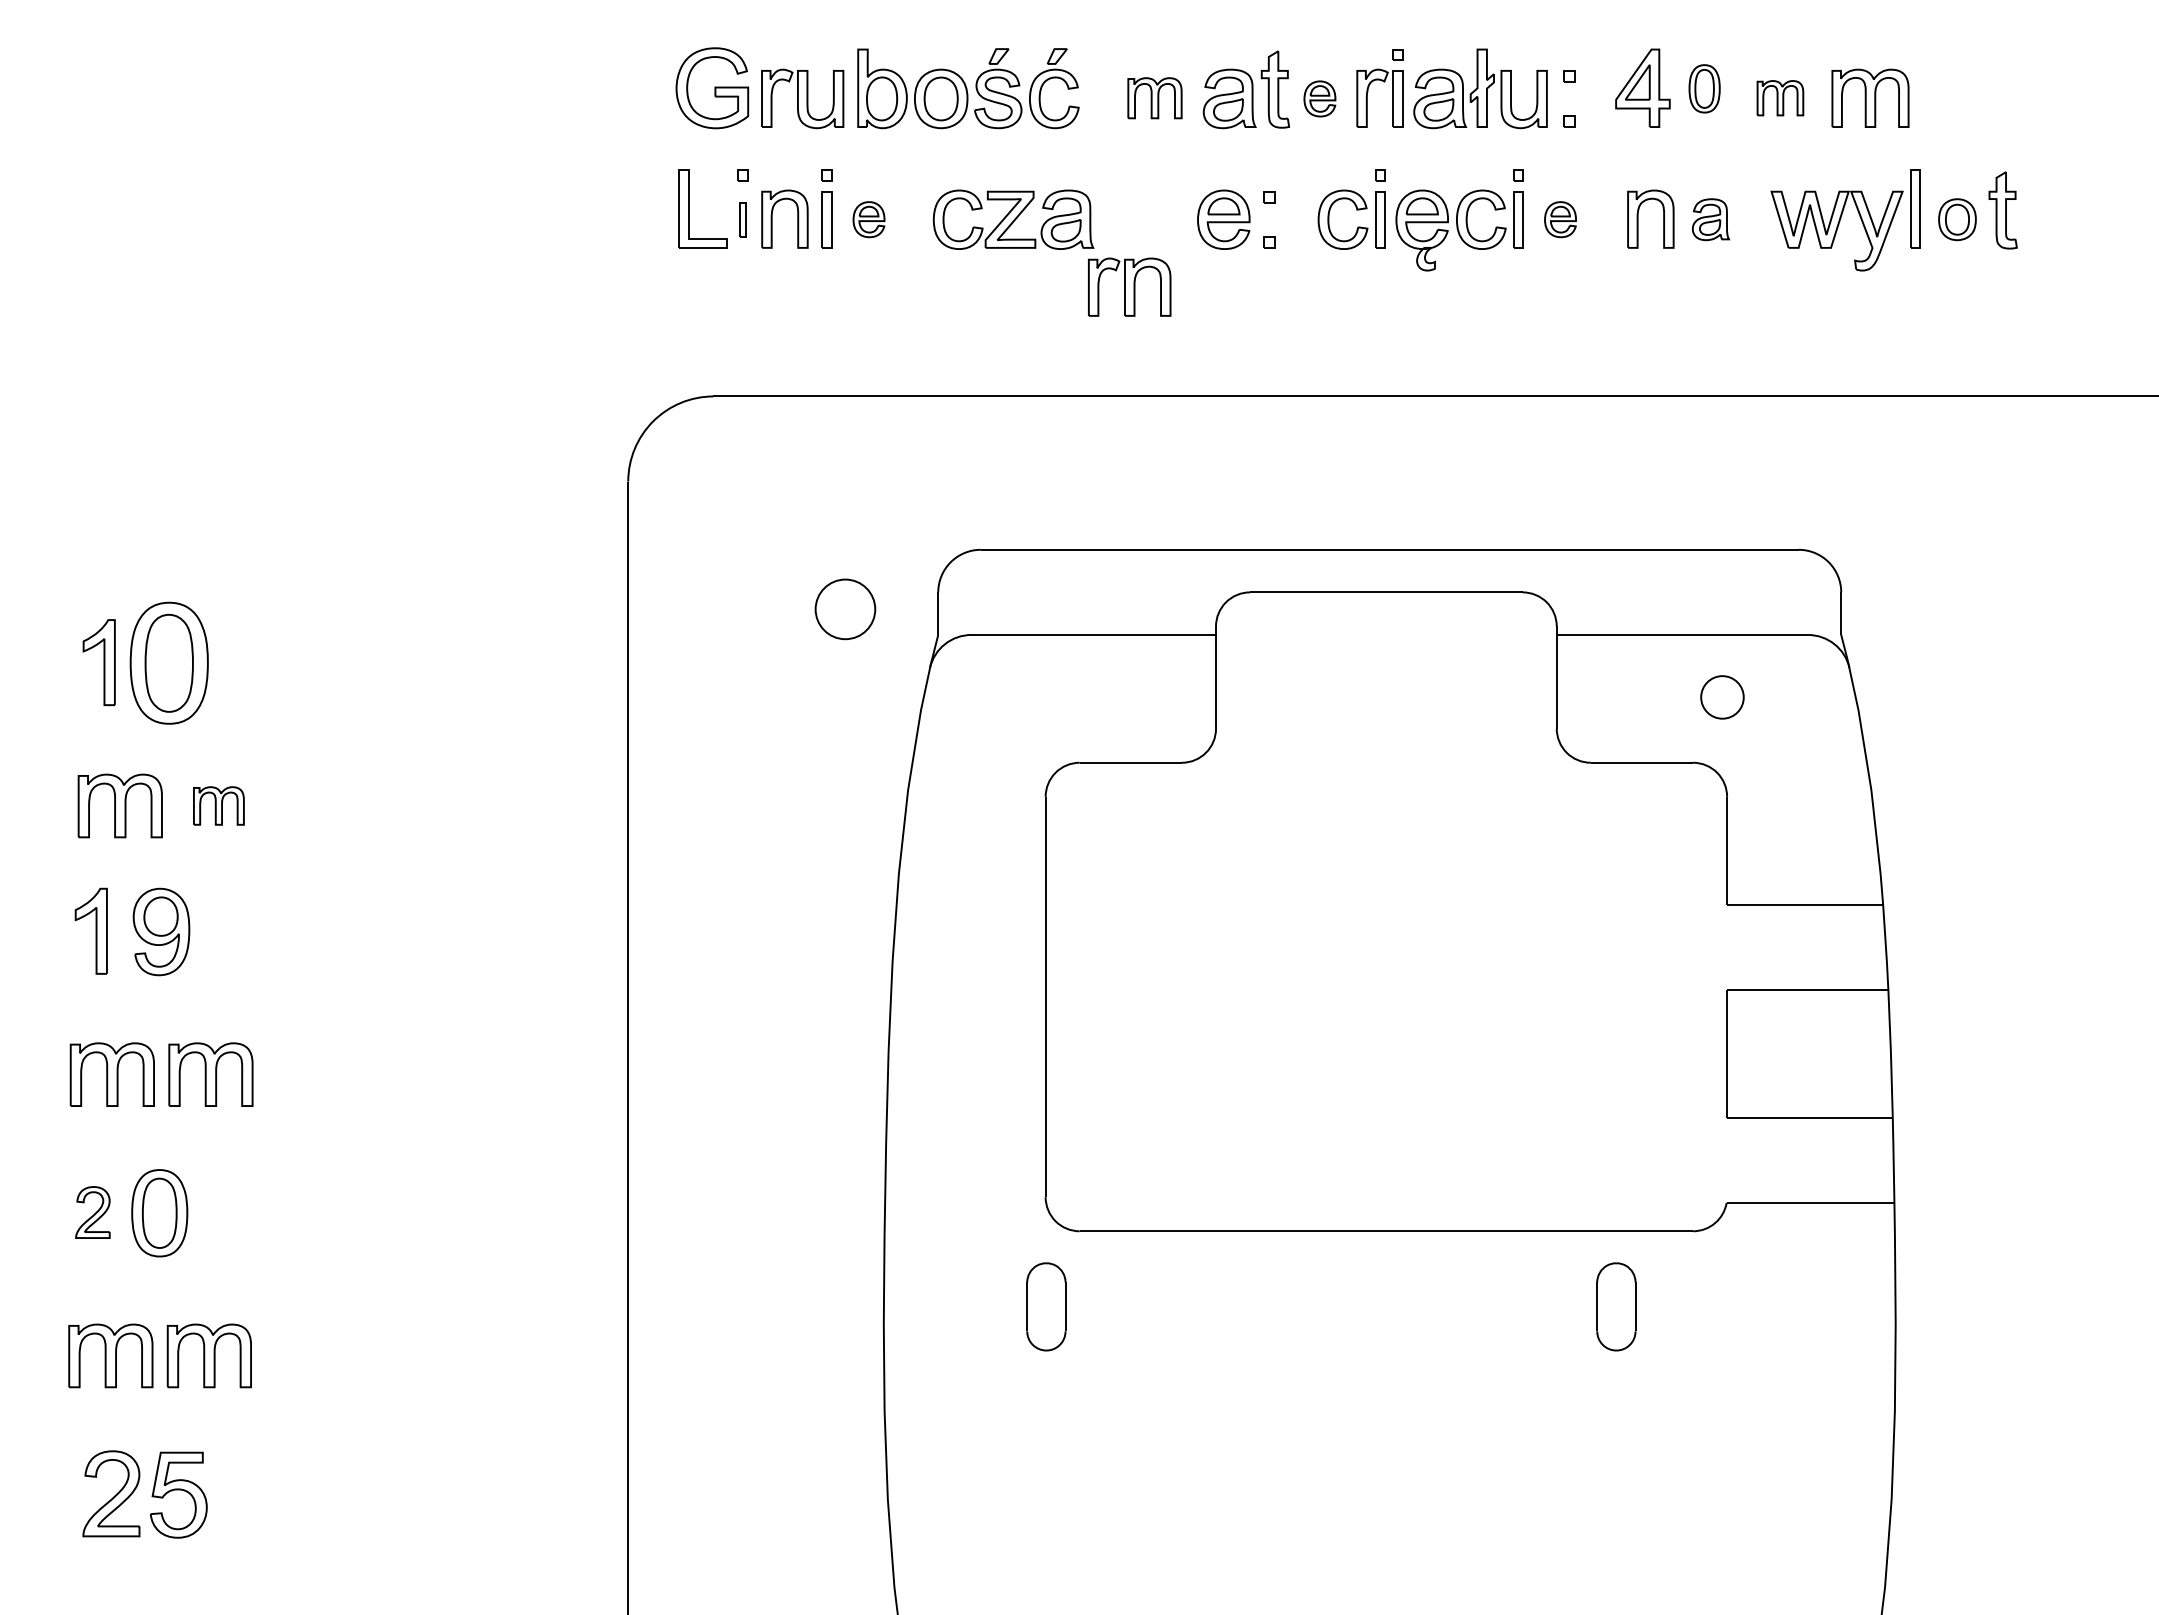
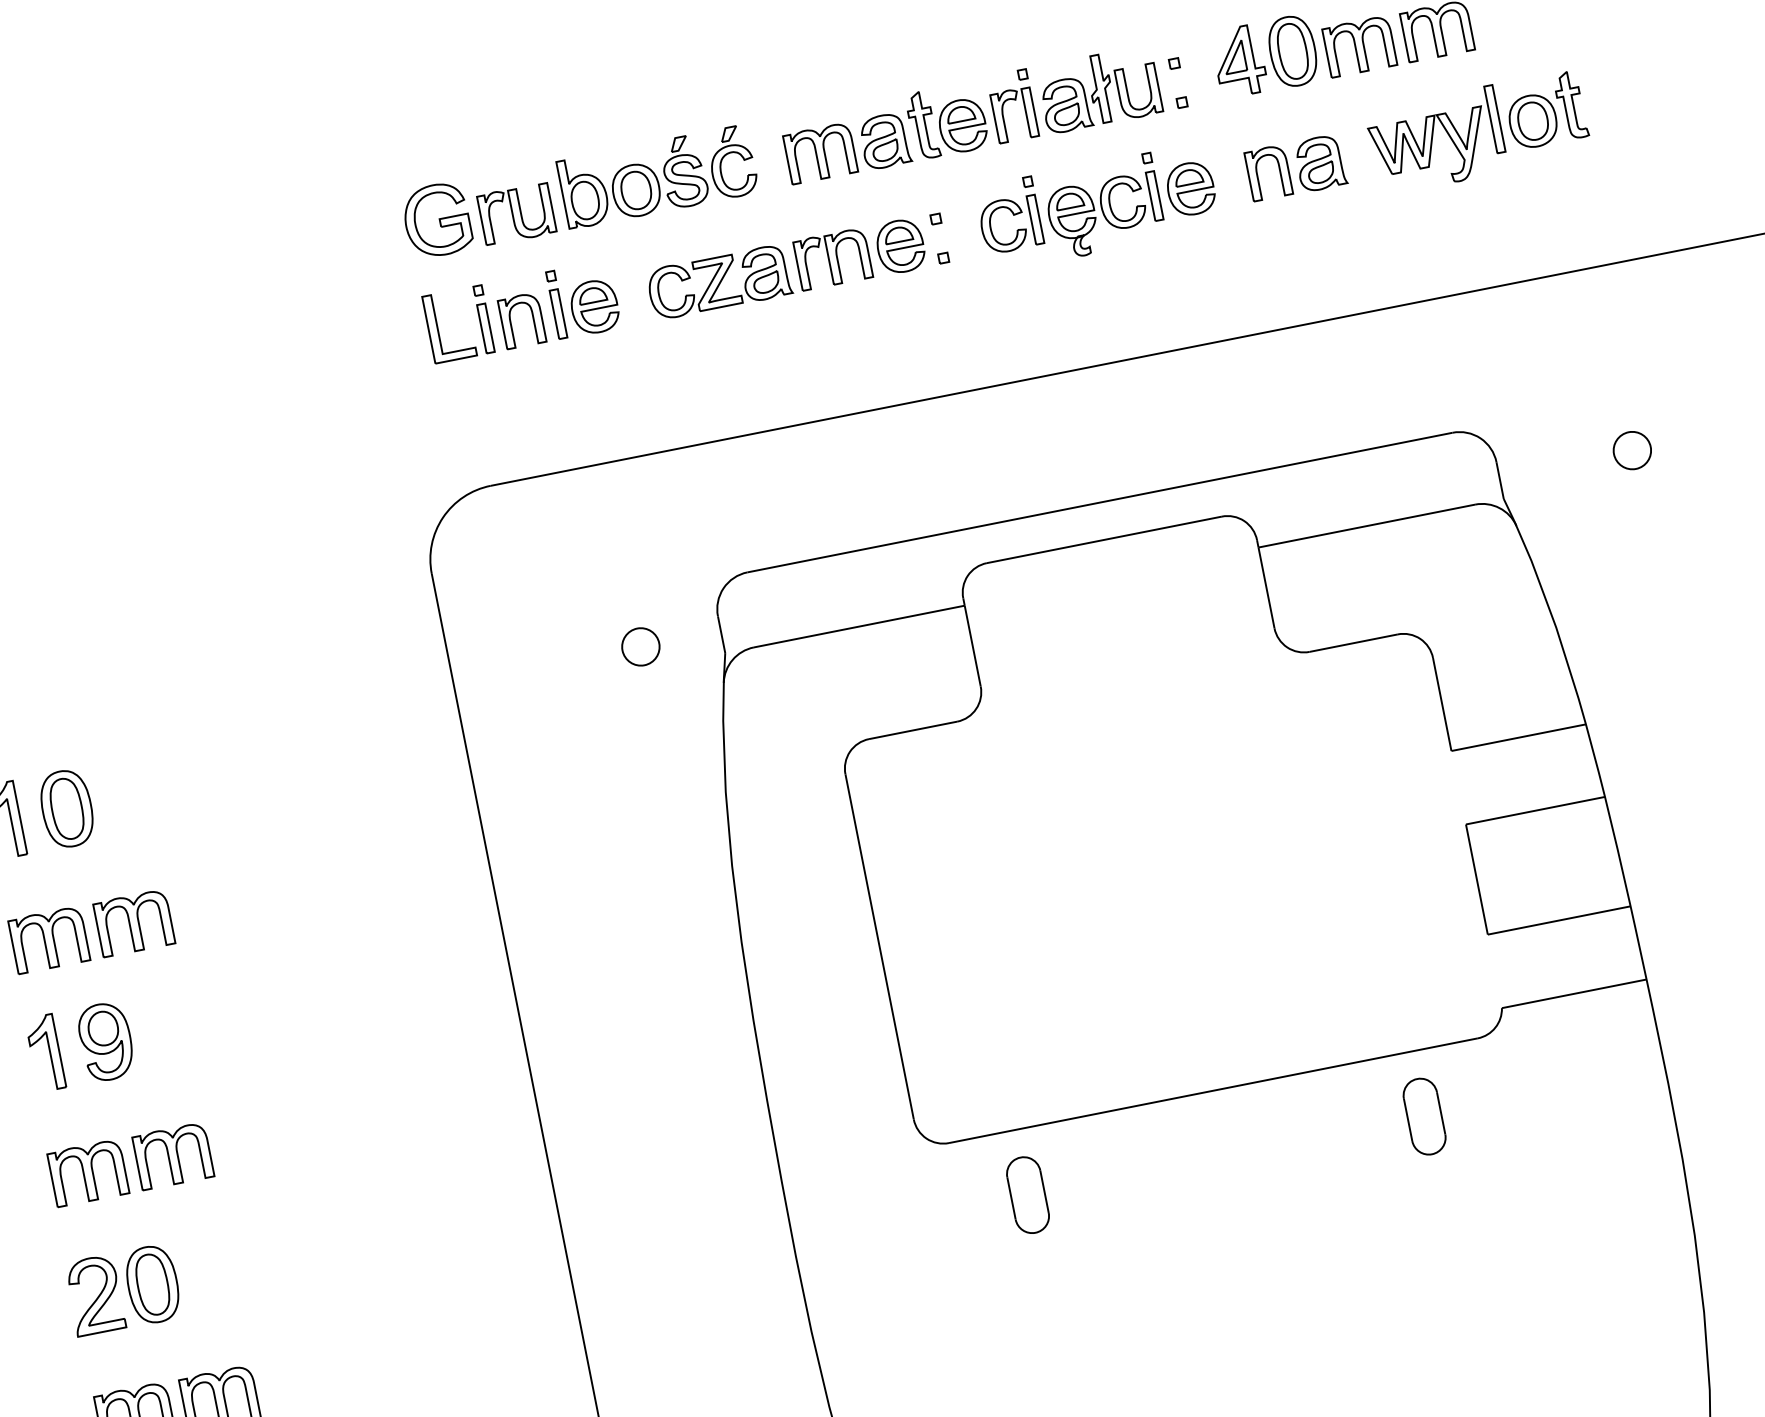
part: (1704, 88) -> (1292, 51), size x1.67
part: (1154, 97) -> (819, 152), size x1.43
part: (1780, 97) -> (1359, 45), size x1.67
part: (1319, 98) -> (962, 125), size x1.67
part: (742, 219) -> (485, 328), size x1.67
part: (868, 219) -> (594, 306), size x1.67
part: (1560, 219) -> (1190, 188), size x1.67
part: (1710, 219) -> (1320, 163), size x1.43
part: (1957, 219) -> (1533, 120), size x1.43
part: (1129, 286) -> (832, 258), moved
part: (845, 609) -> (640, 646), size x0.71
part: (168, 663) -> (66, 809), size x0.71
part: (1722, 697) -> (1632, 450), moved
part: (218, 805) -> (133, 923), size x1.67
part: (92, 1212) -> (94, 1295), size x1.67
part: (1046, 1306) -> (1028, 1194), moved

